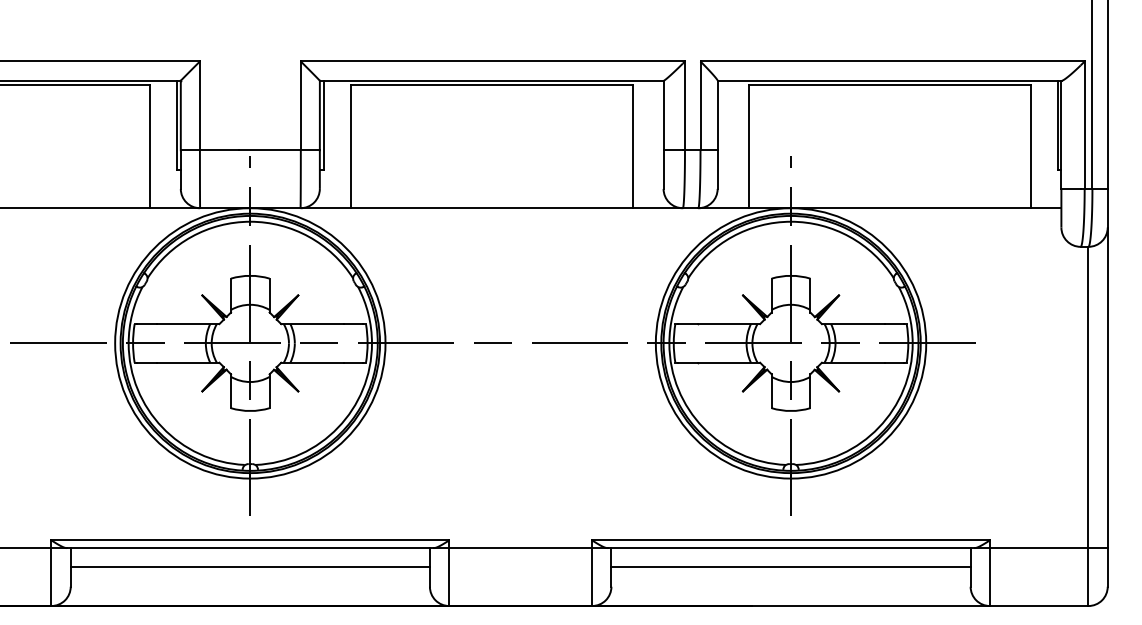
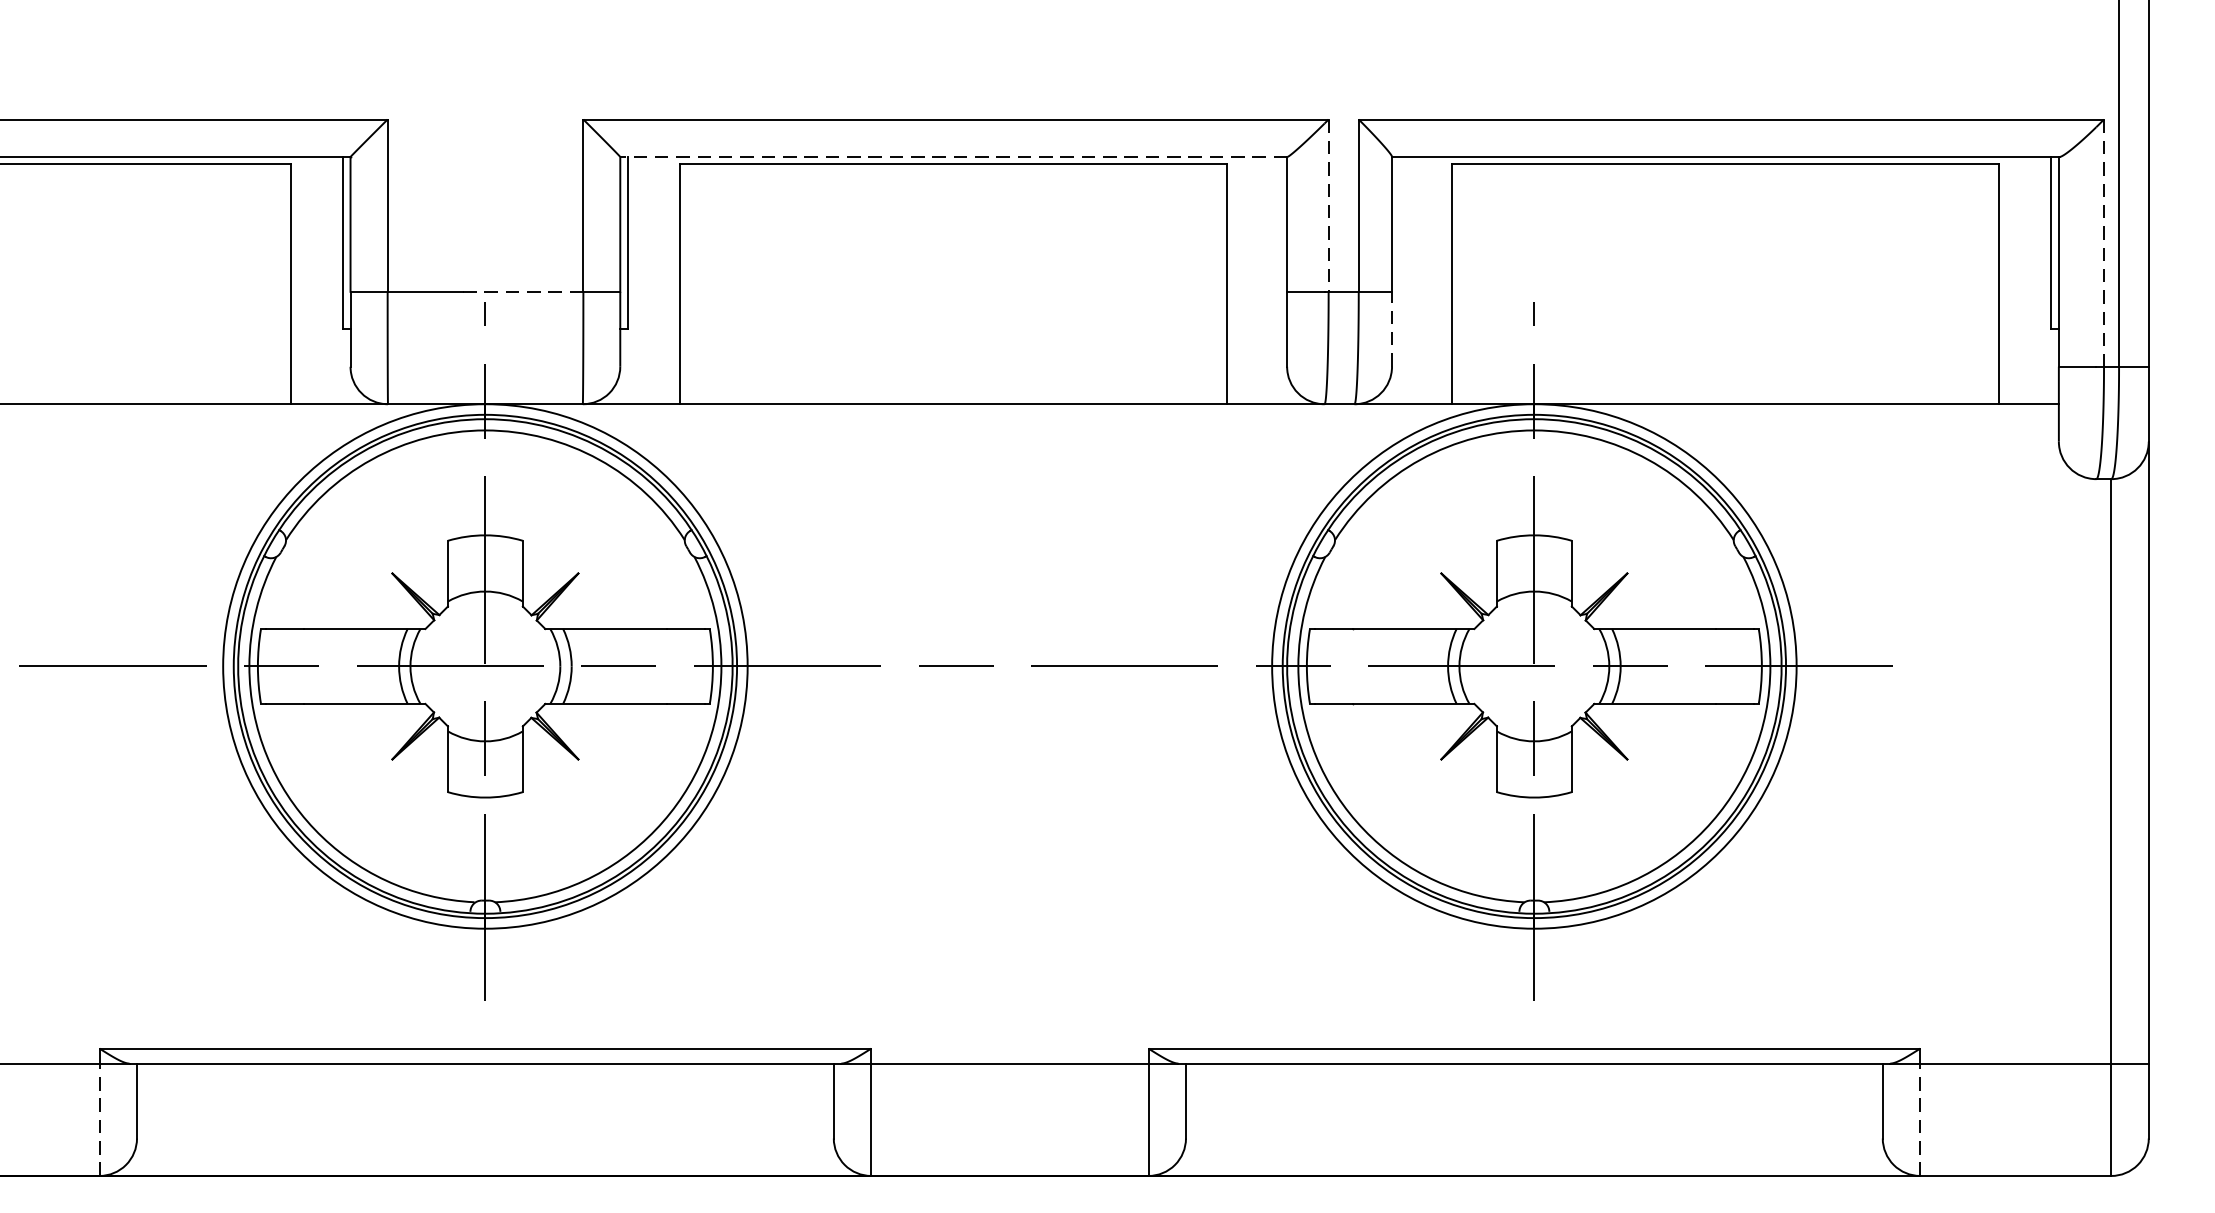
line: (491, 80) -> (953, 156), solid -> dashed
line: (684, 106) -> (1327, 206), solid -> dashed
line: (1084, 125) -> (2103, 243), solid -> dashed
line: (270, 150) -> (524, 292), solid -> dashed
line: (717, 169) -> (1391, 329), solid -> dashed
line: (249, 567) -> (483, 1101), removed
line: (790, 567) -> (1533, 1101), removed
line: (51, 577) -> (99, 1120), solid -> dashed
line: (989, 577) -> (1919, 1120), solid -> dashed

